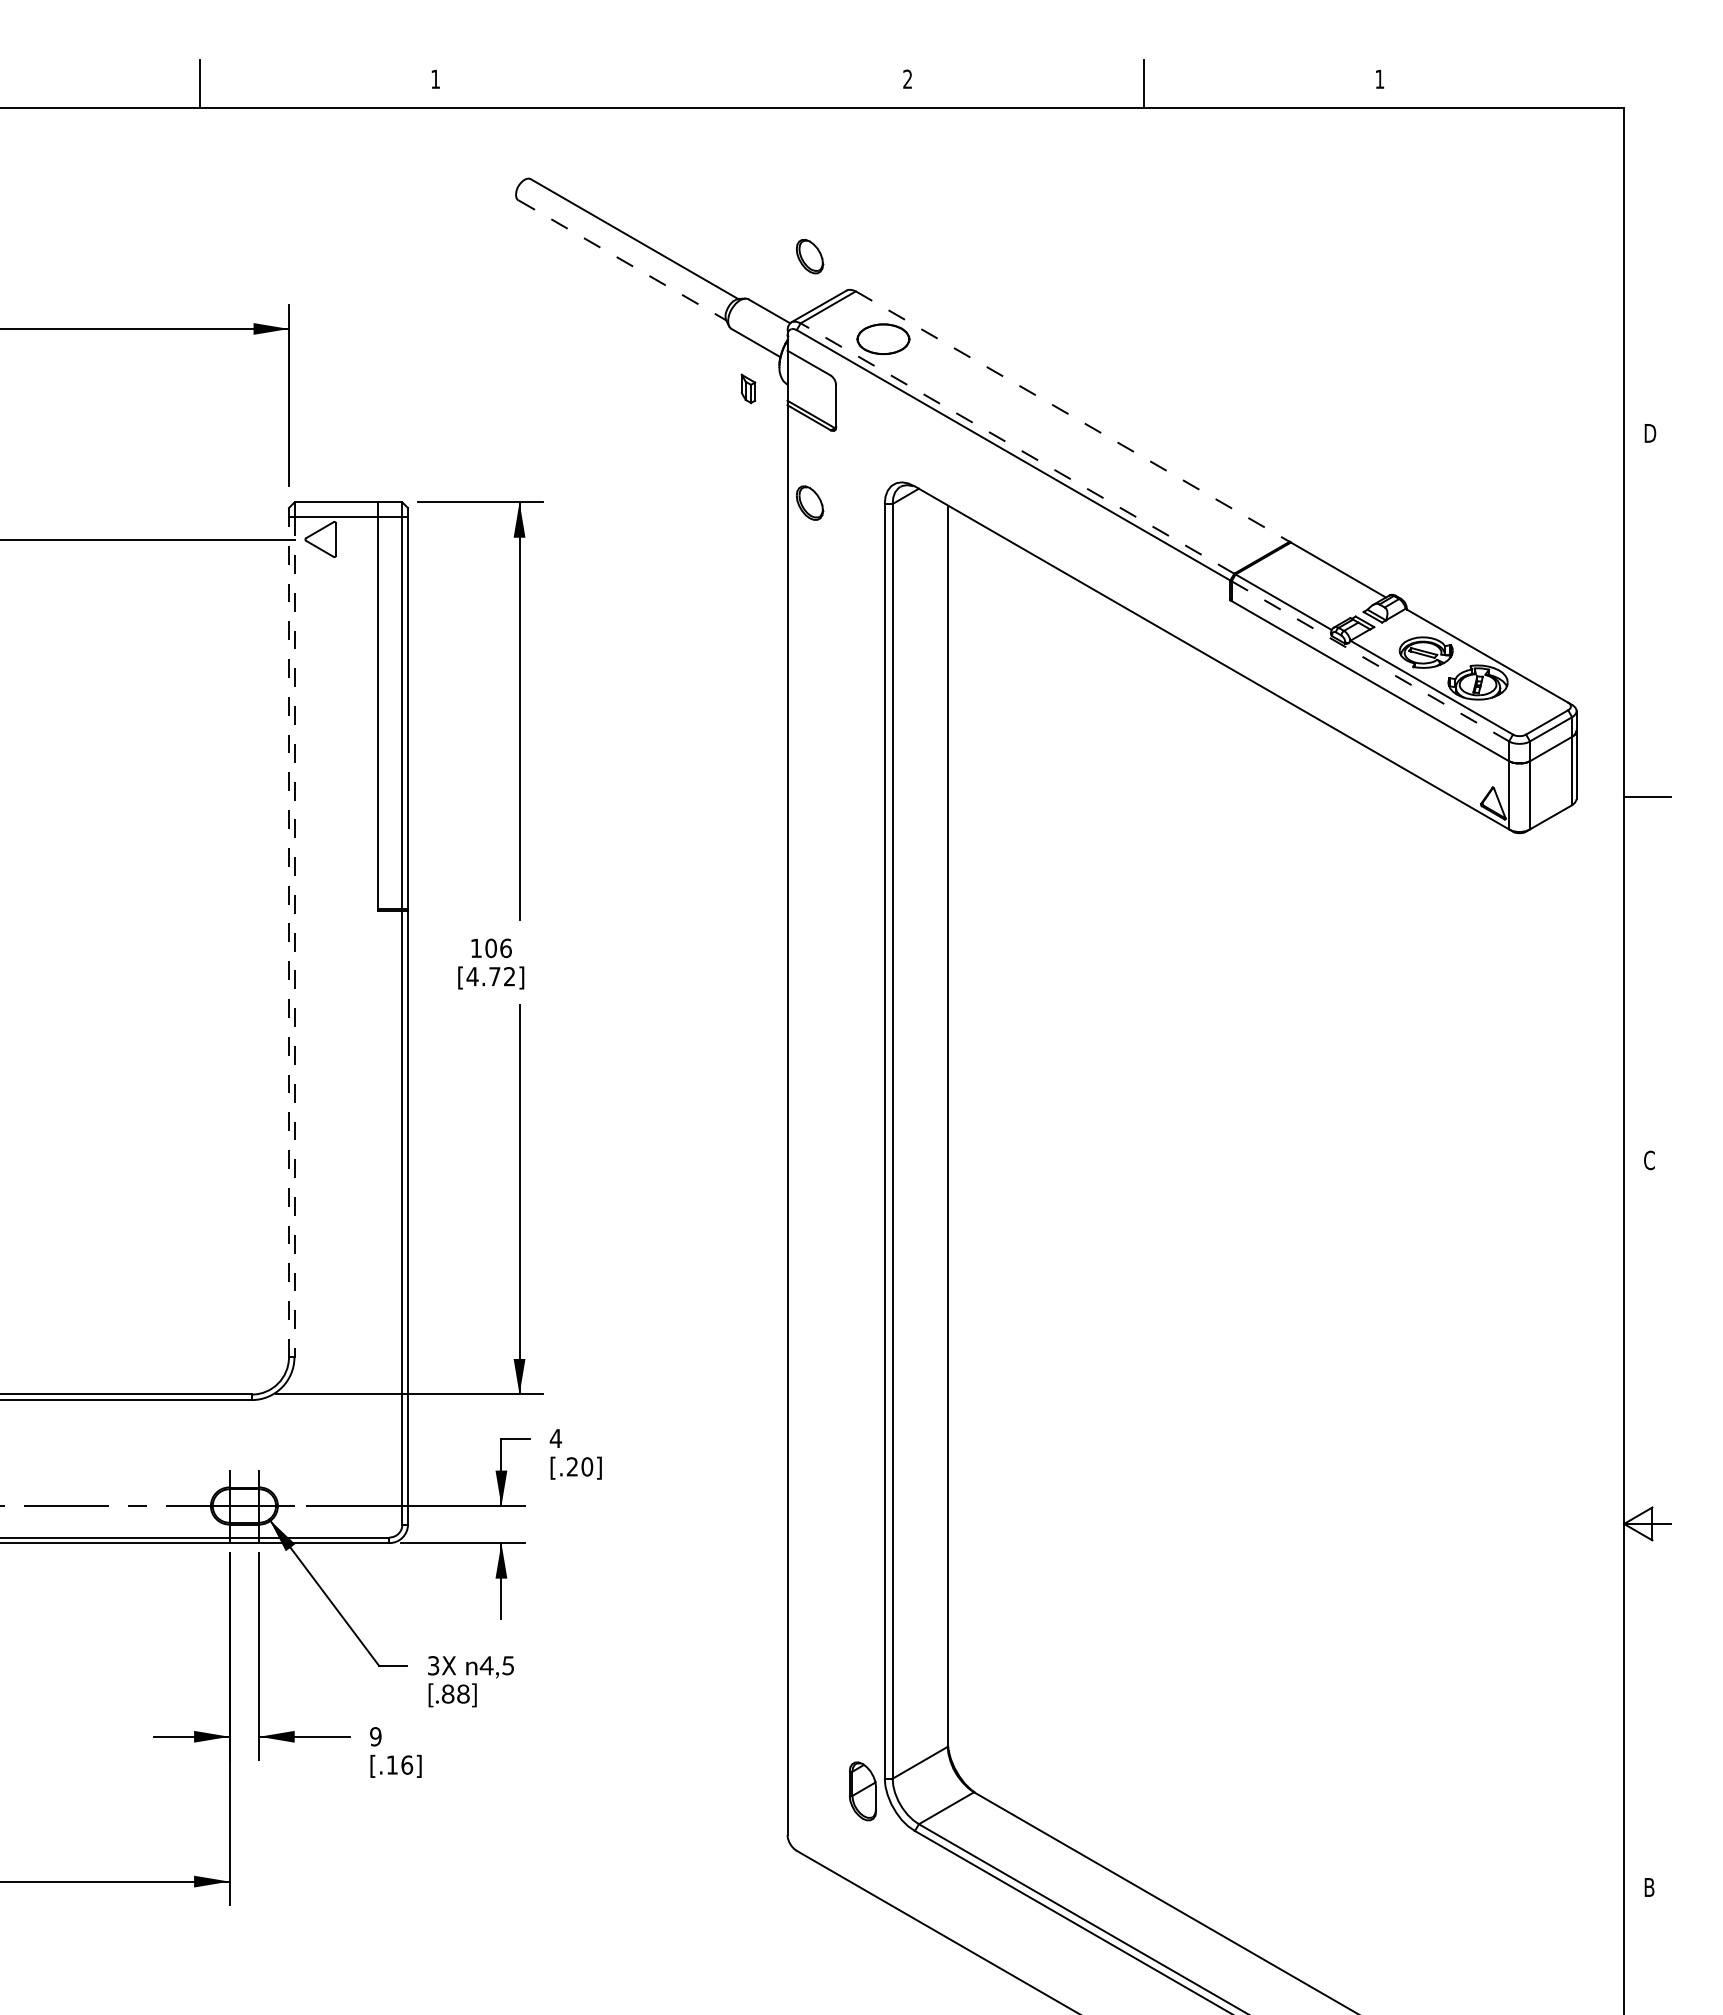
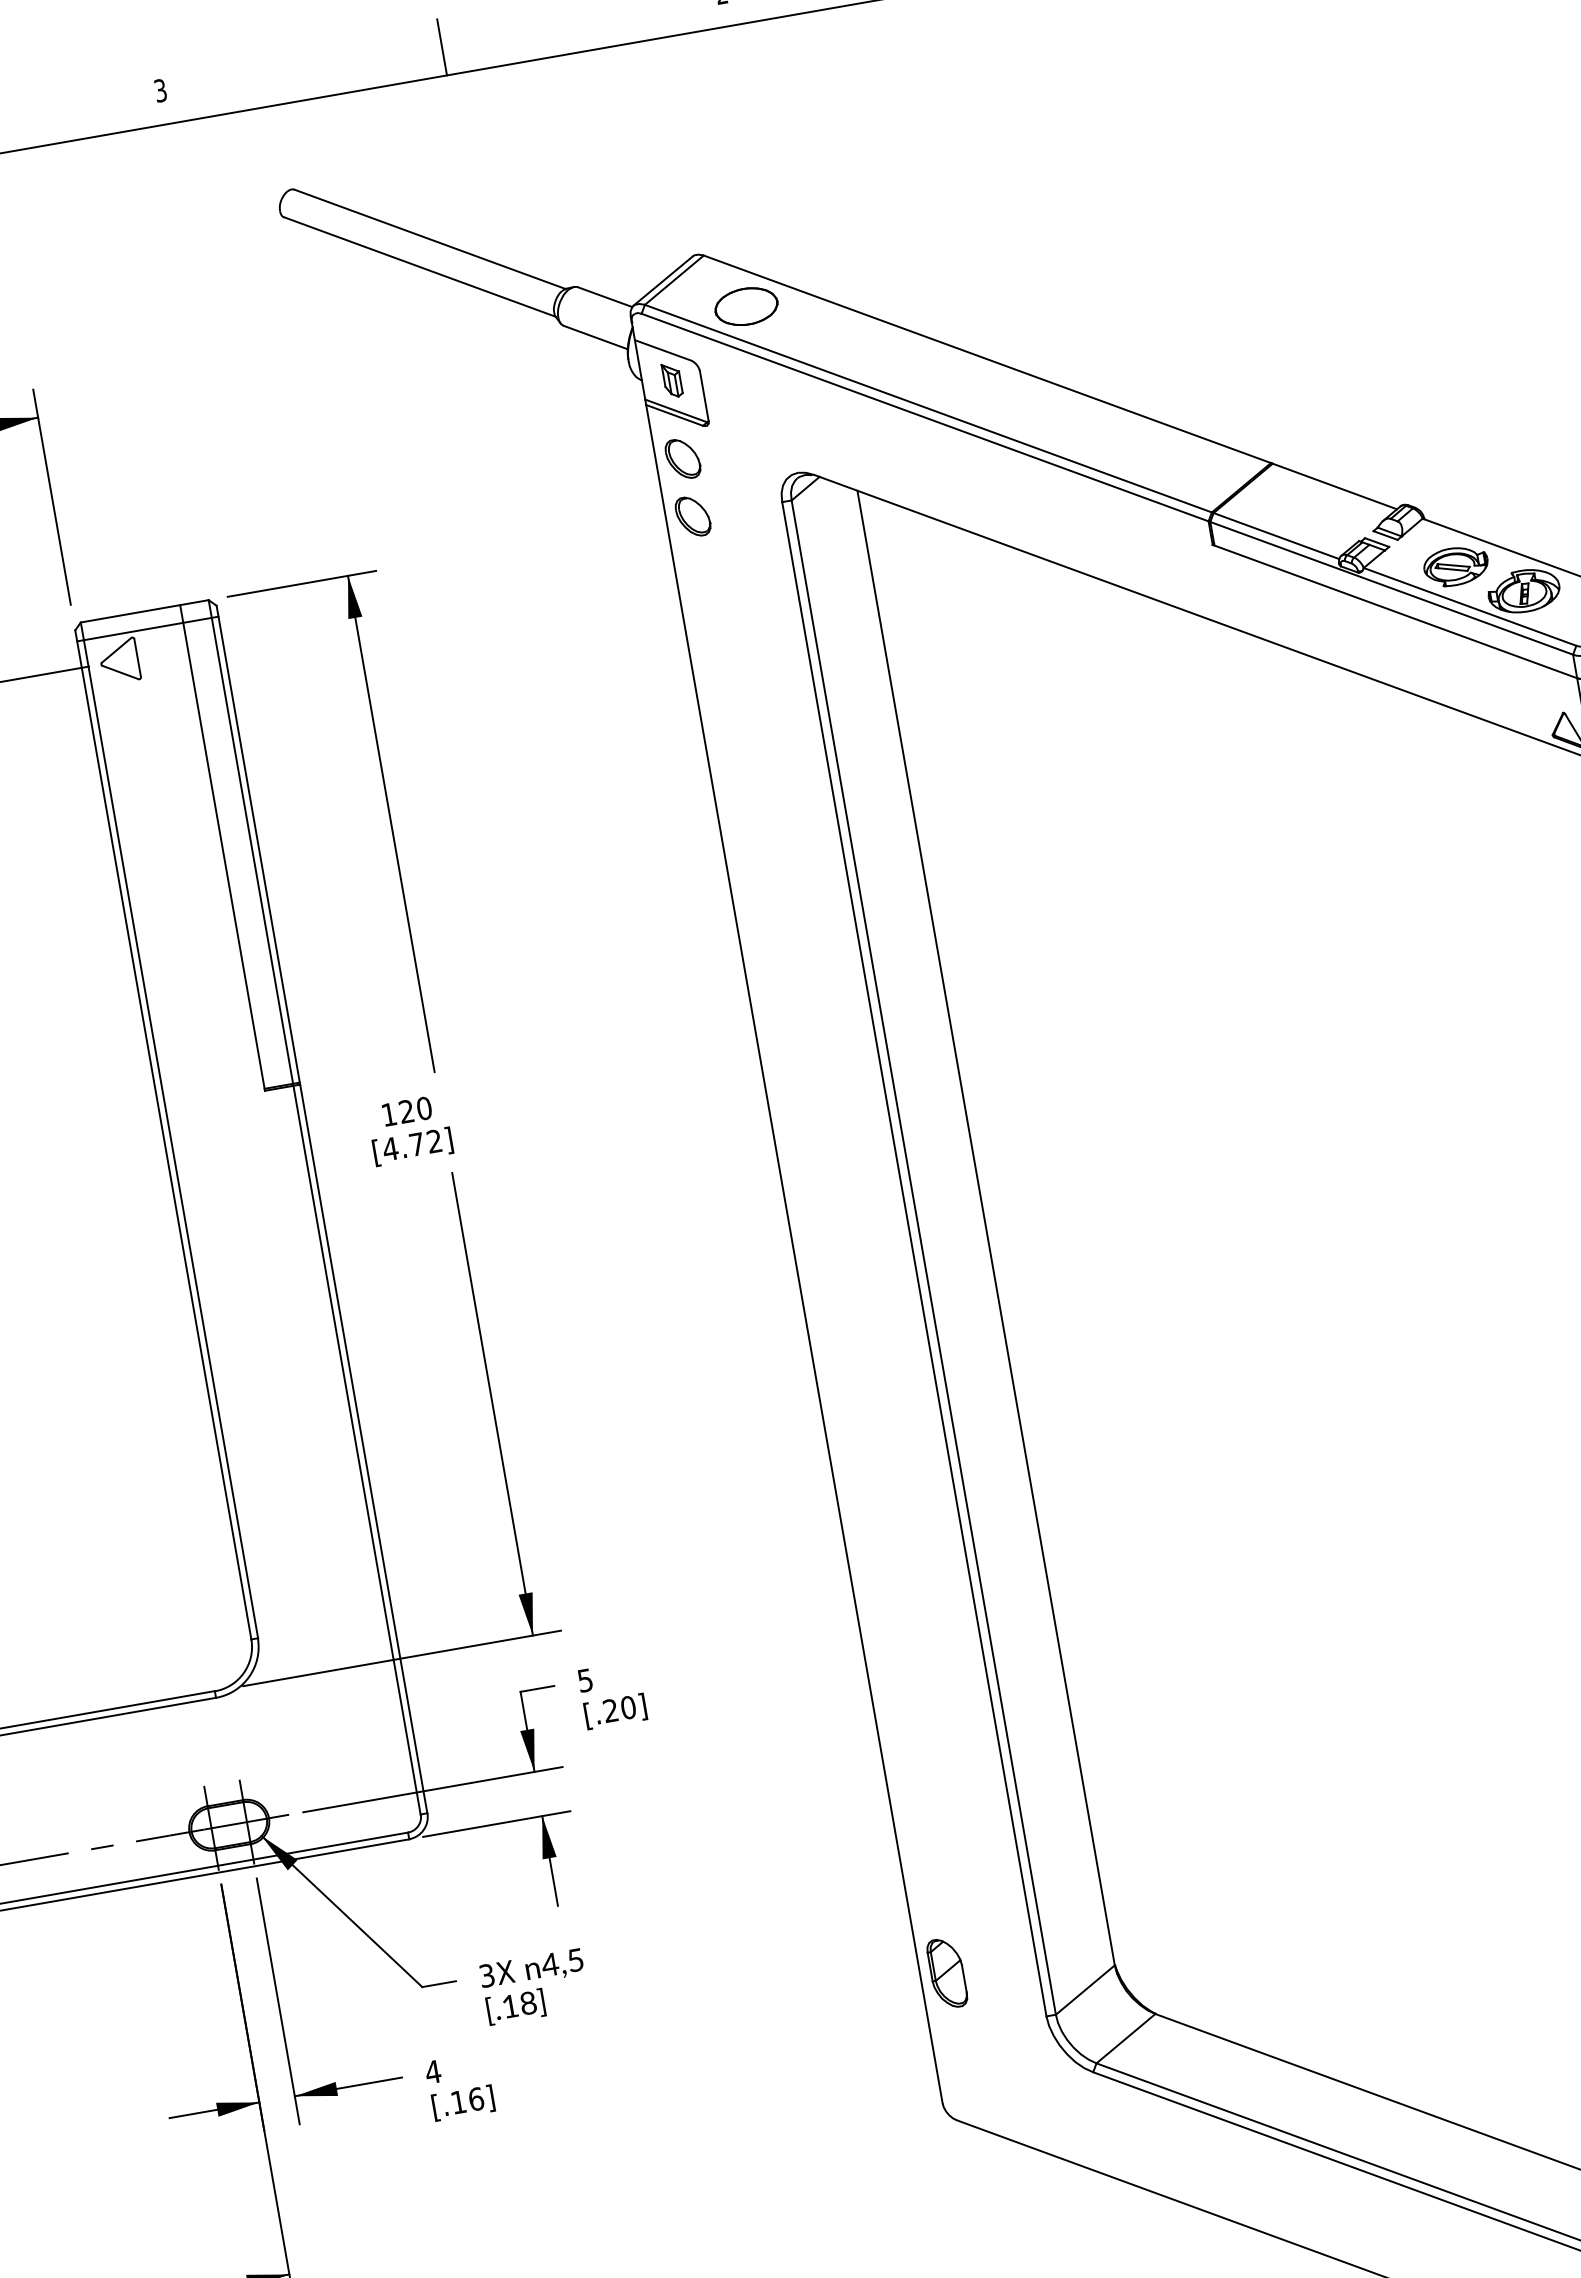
text: (435, 79) -> (160, 90), 1 -> 3
line: (671, 83) -> (441, 46), added
part: (810, 256) -> (683, 458), moved
line: (622, 260) -> (420, 267), dashed -> solid
part: (748, 388) -> (672, 379), moved
line: (1073, 416) -> (988, 359), dashed -> solid
line: (1017, 448) -> (928, 408), dashed -> solid
line: (1370, 661) -> (1391, 588), dashed -> solid
line: (288, 932) -> (162, 1134), dashed -> solid
line: (294, 937) -> (170, 1139), dashed -> solid
text: (498, 948) -> (415, 1110), 106 -> 120
text: (555, 1438) -> (584, 1680), 4 -> 5
text: (447, 1693) -> (509, 2005), [.88] -> [.18]
text: (375, 1736) -> (432, 2071), 9 -> 4
part: (862, 1791) -> (946, 1973), moved

